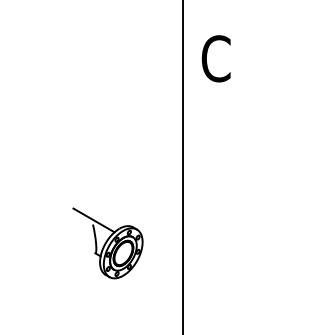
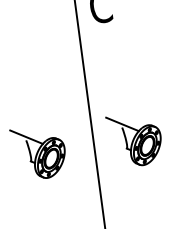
part: (237, 243) -> (134, 140), added

